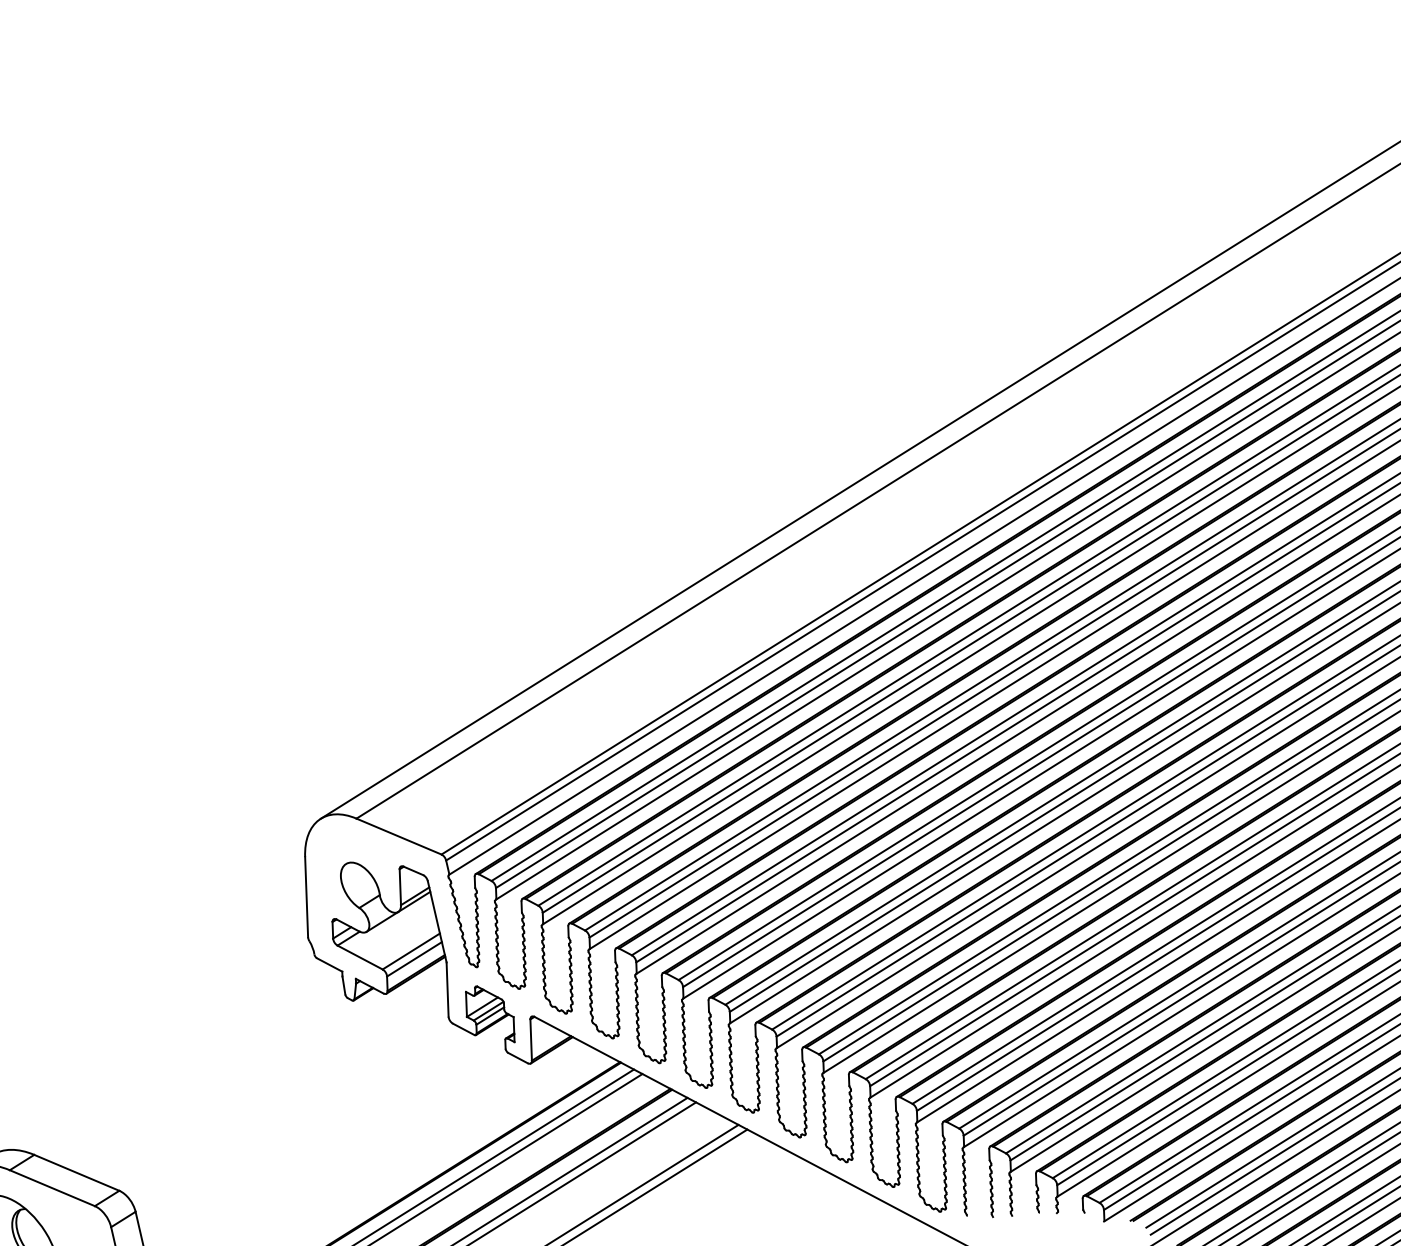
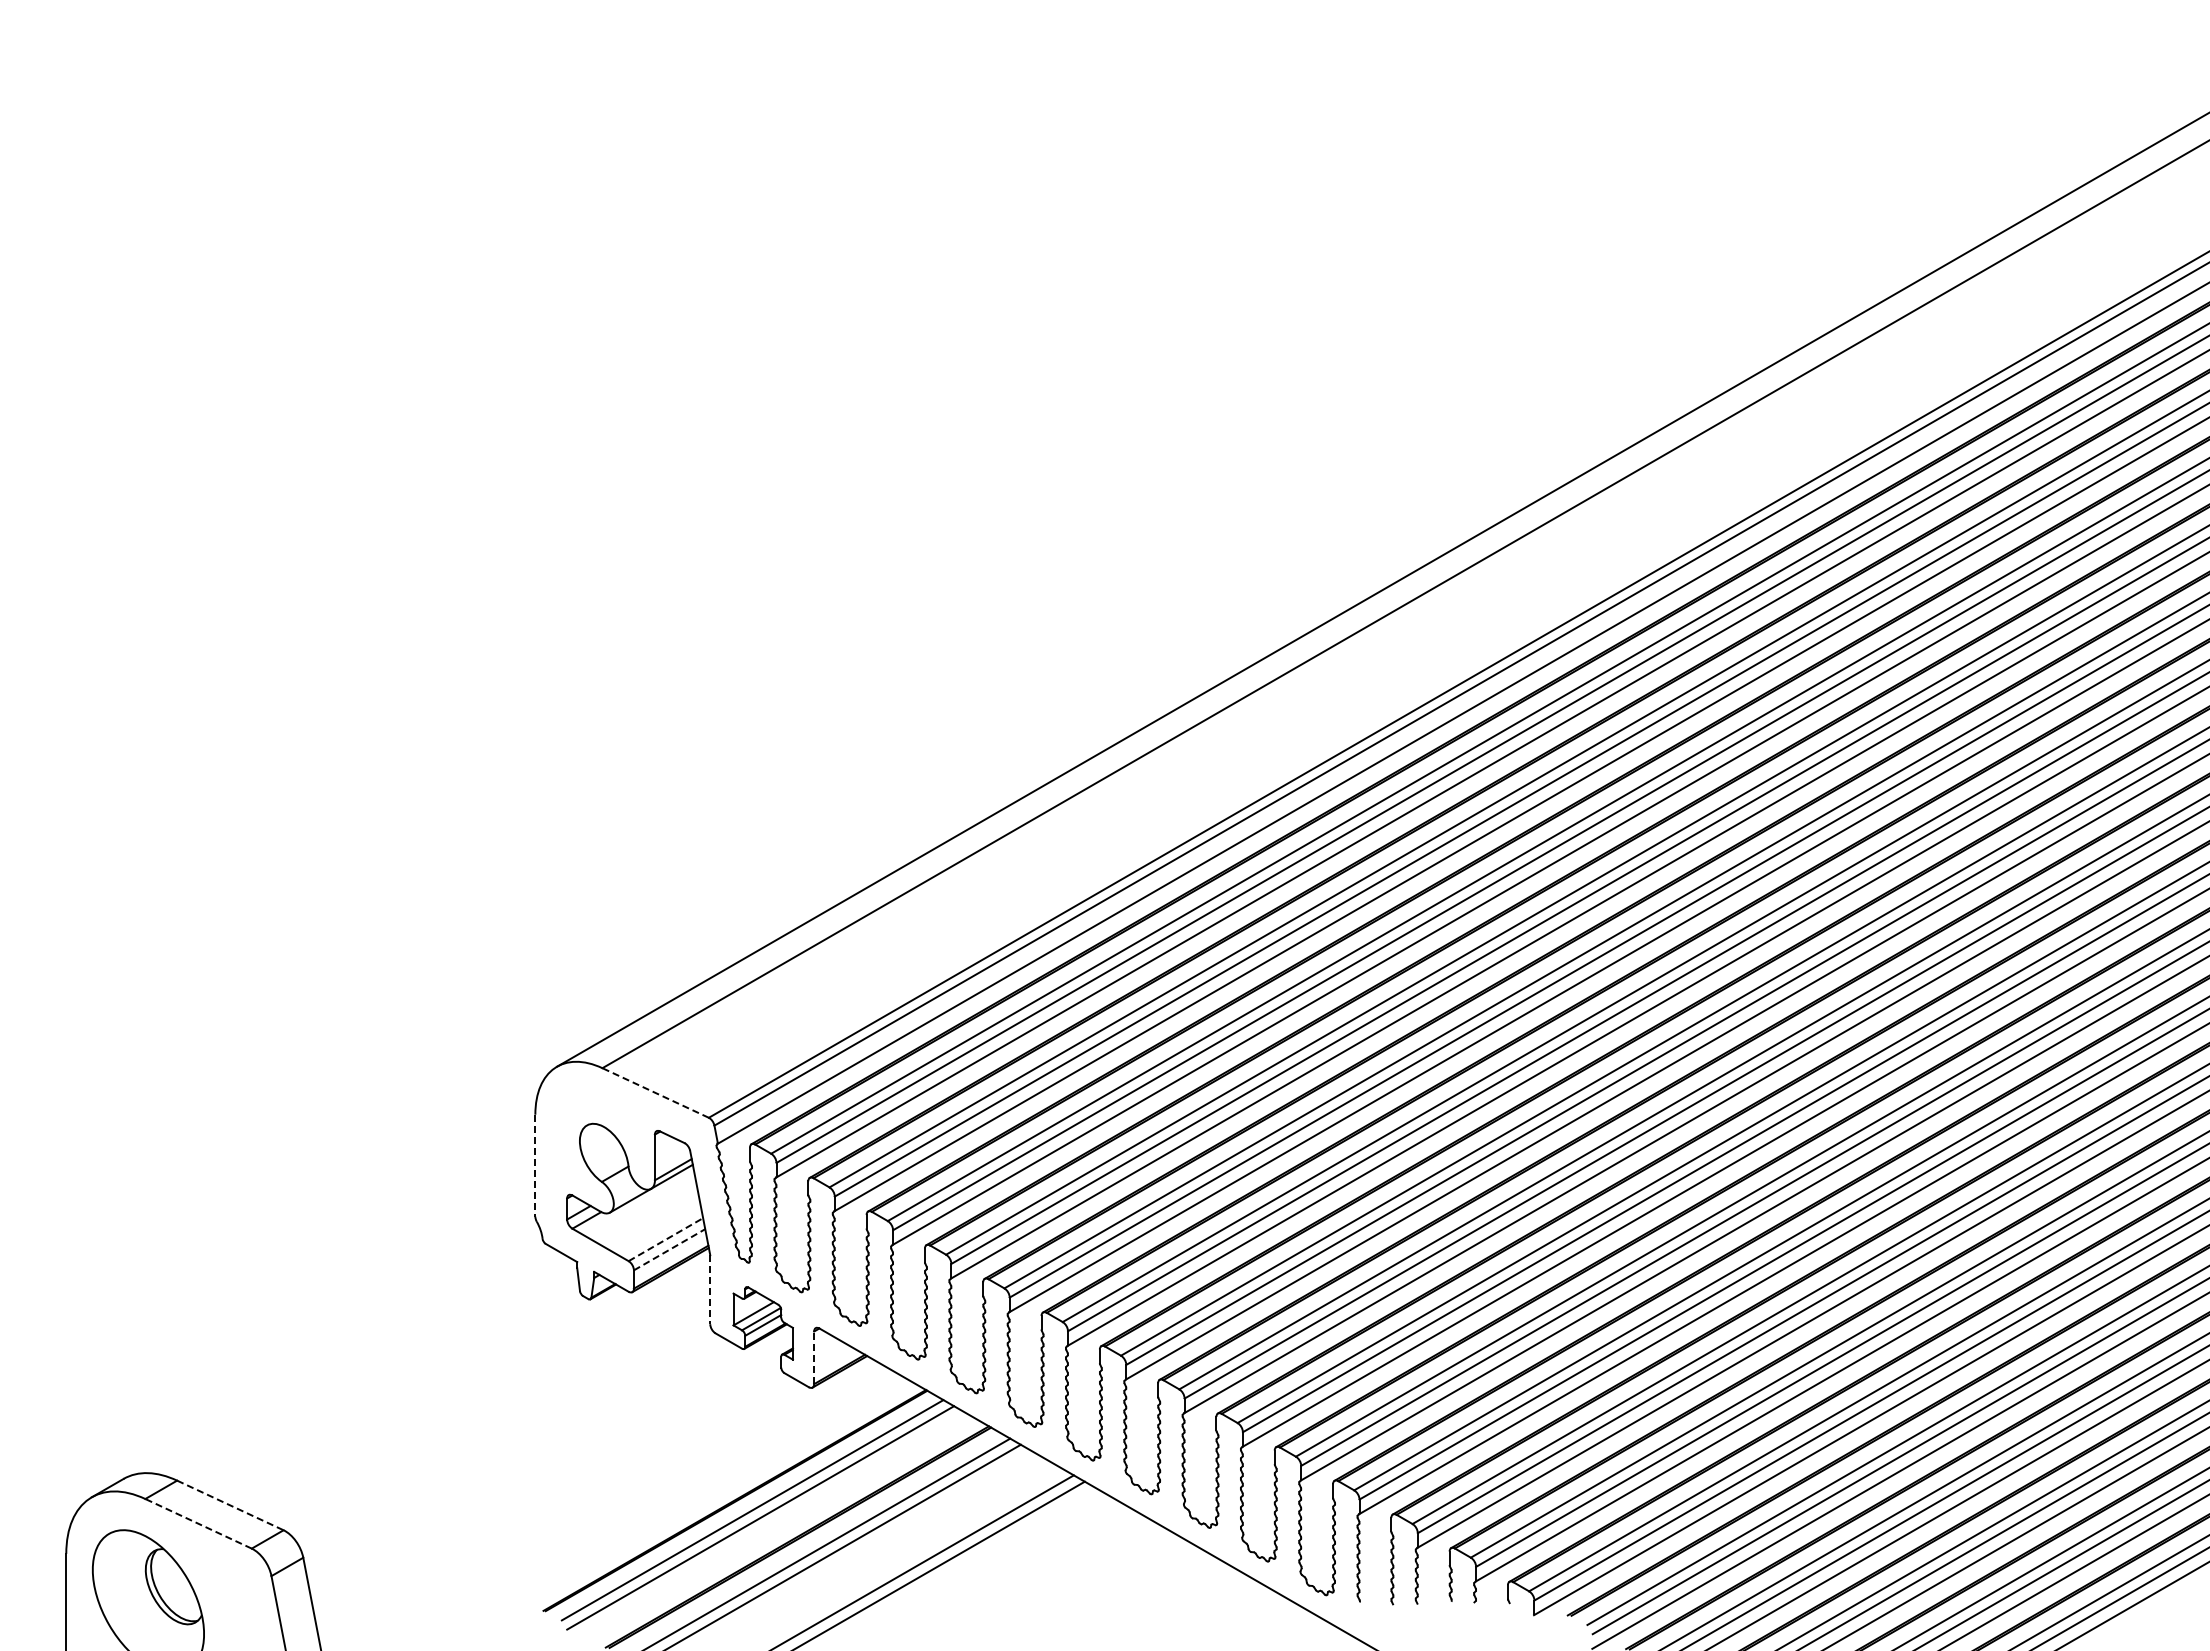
line: (398, 836) -> (655, 1093), solid -> dashed
line: (306, 897) -> (535, 1165), solid -> dashed
line: (411, 951) -> (666, 1239), solid -> dashed
line: (415, 959) -> (670, 1249), solid -> dashed
line: (447, 990) -> (710, 1290), solid -> dashed
line: (531, 1039) -> (814, 1357), solid -> dashed
line: (76, 1172) -> (230, 1505), solid -> dashed
line: (52, 1187) -> (198, 1523), solid -> dashed

